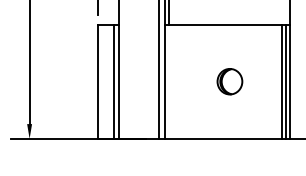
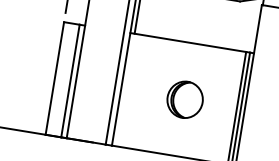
part: (229, 81) -> (184, 99), size x1.43

